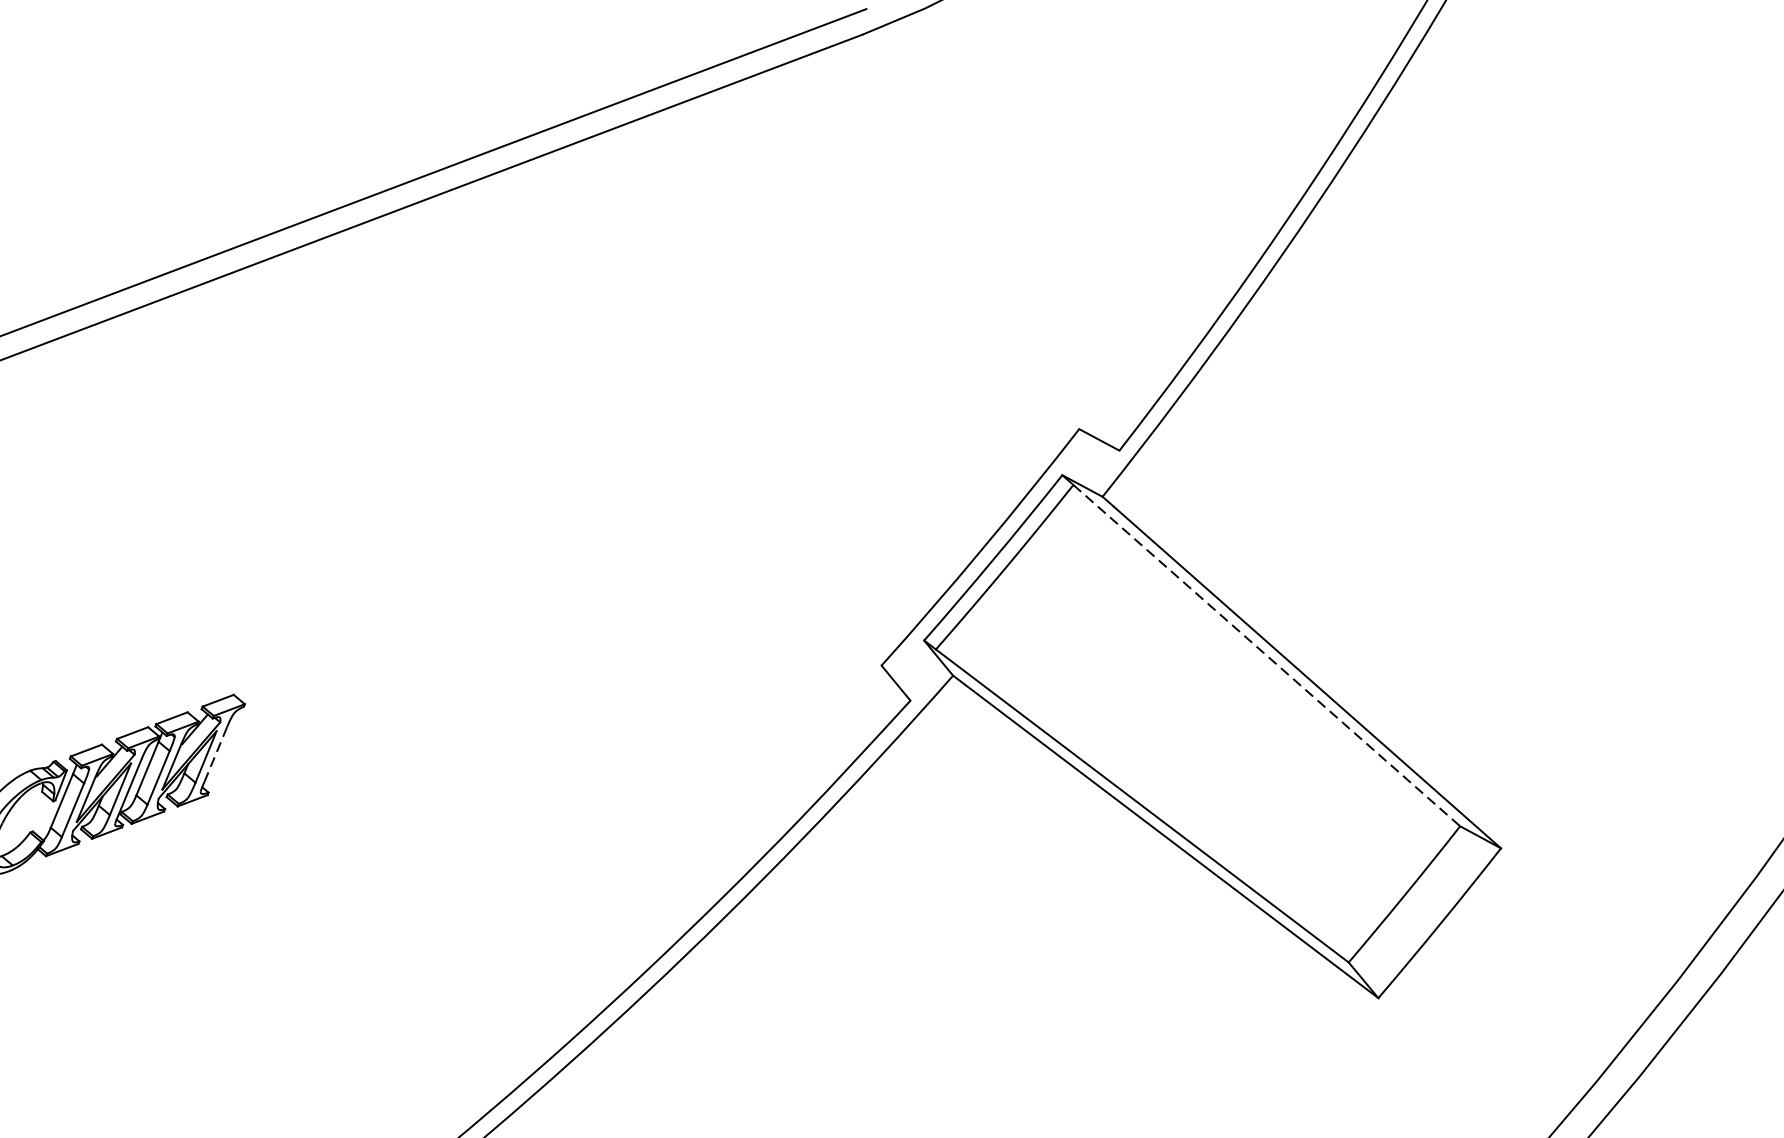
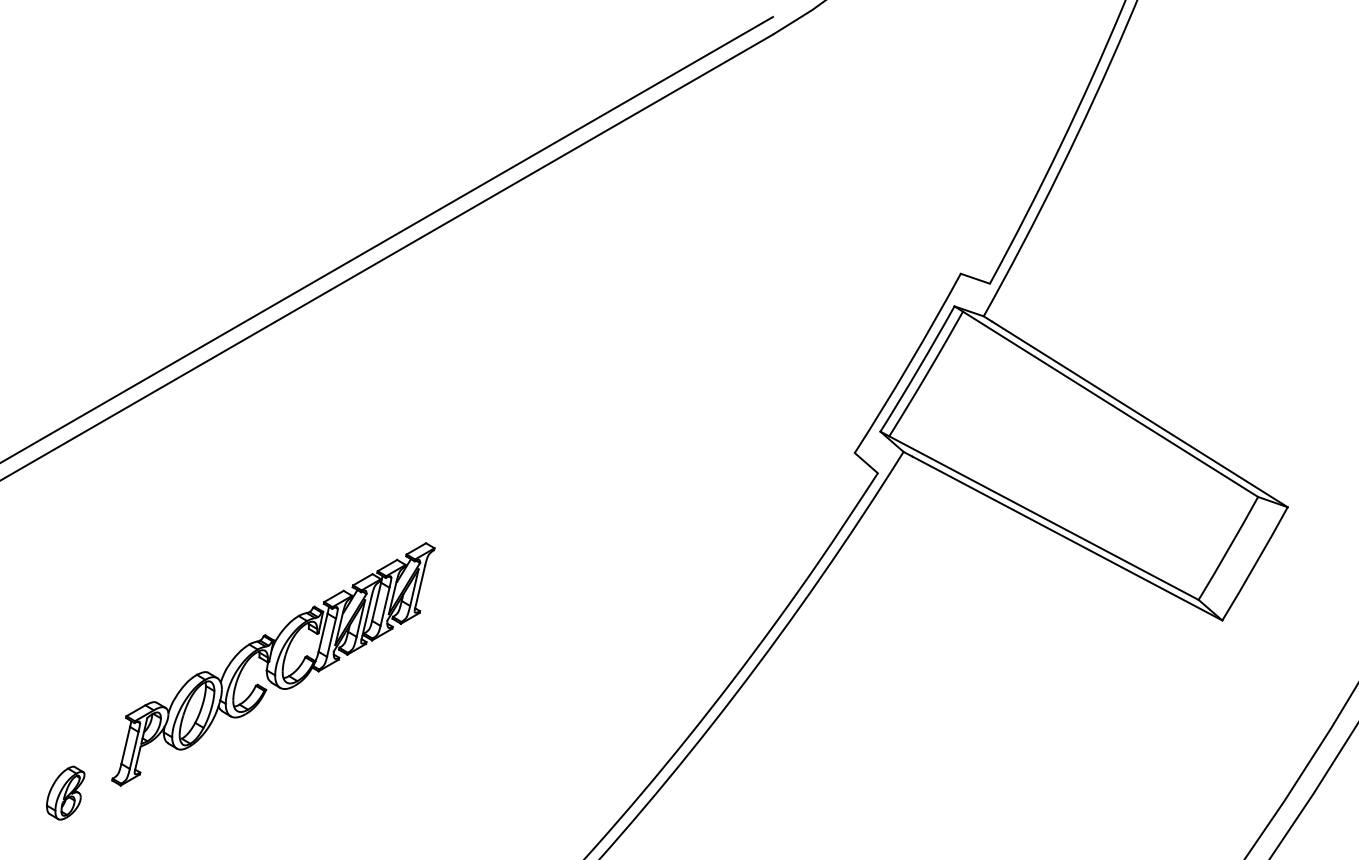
line: (1266, 655) -> (1110, 404), dashed -> solid
line: (215, 753) -> (420, 584), dashed -> solid

